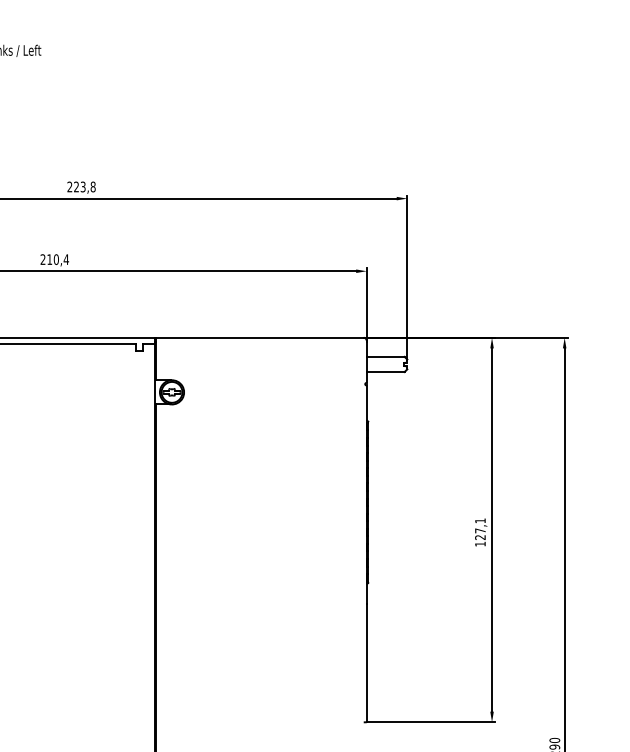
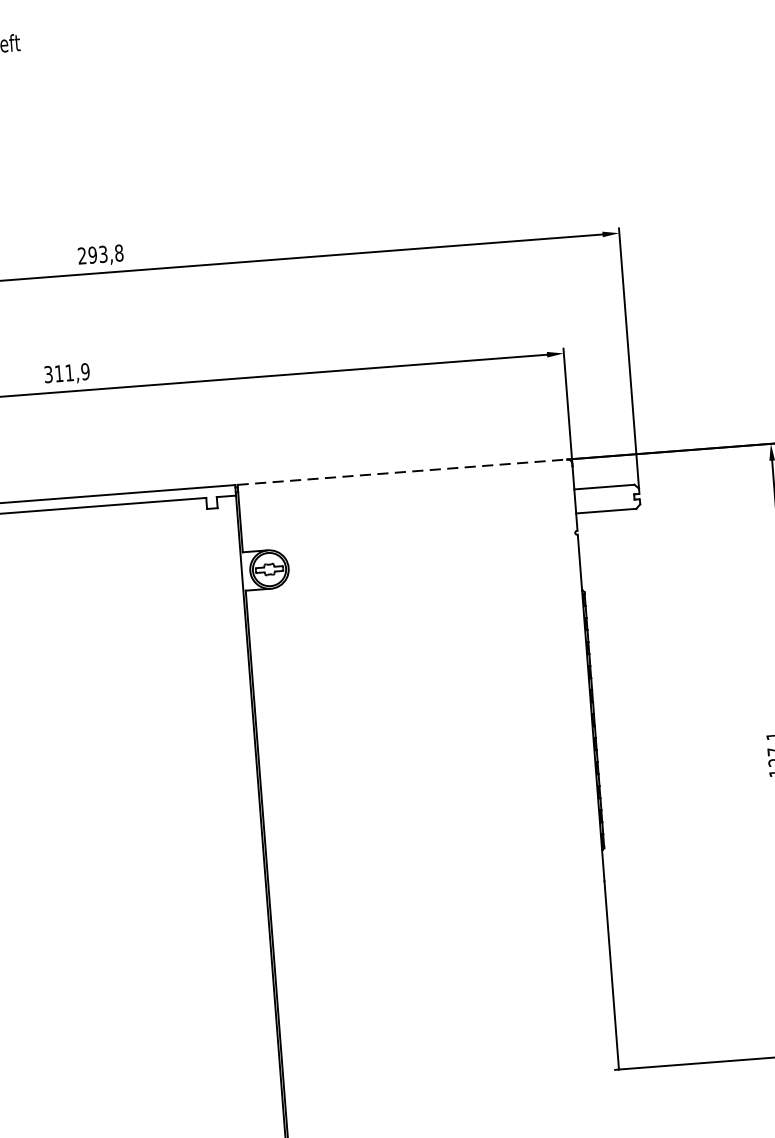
text: (76, 186) -> (92, 254), 223,8 -> 293,8
text: (54, 259) -> (66, 372), 210,4 -> 311,9
line: (259, 337) -> (401, 471), solid -> dashed

